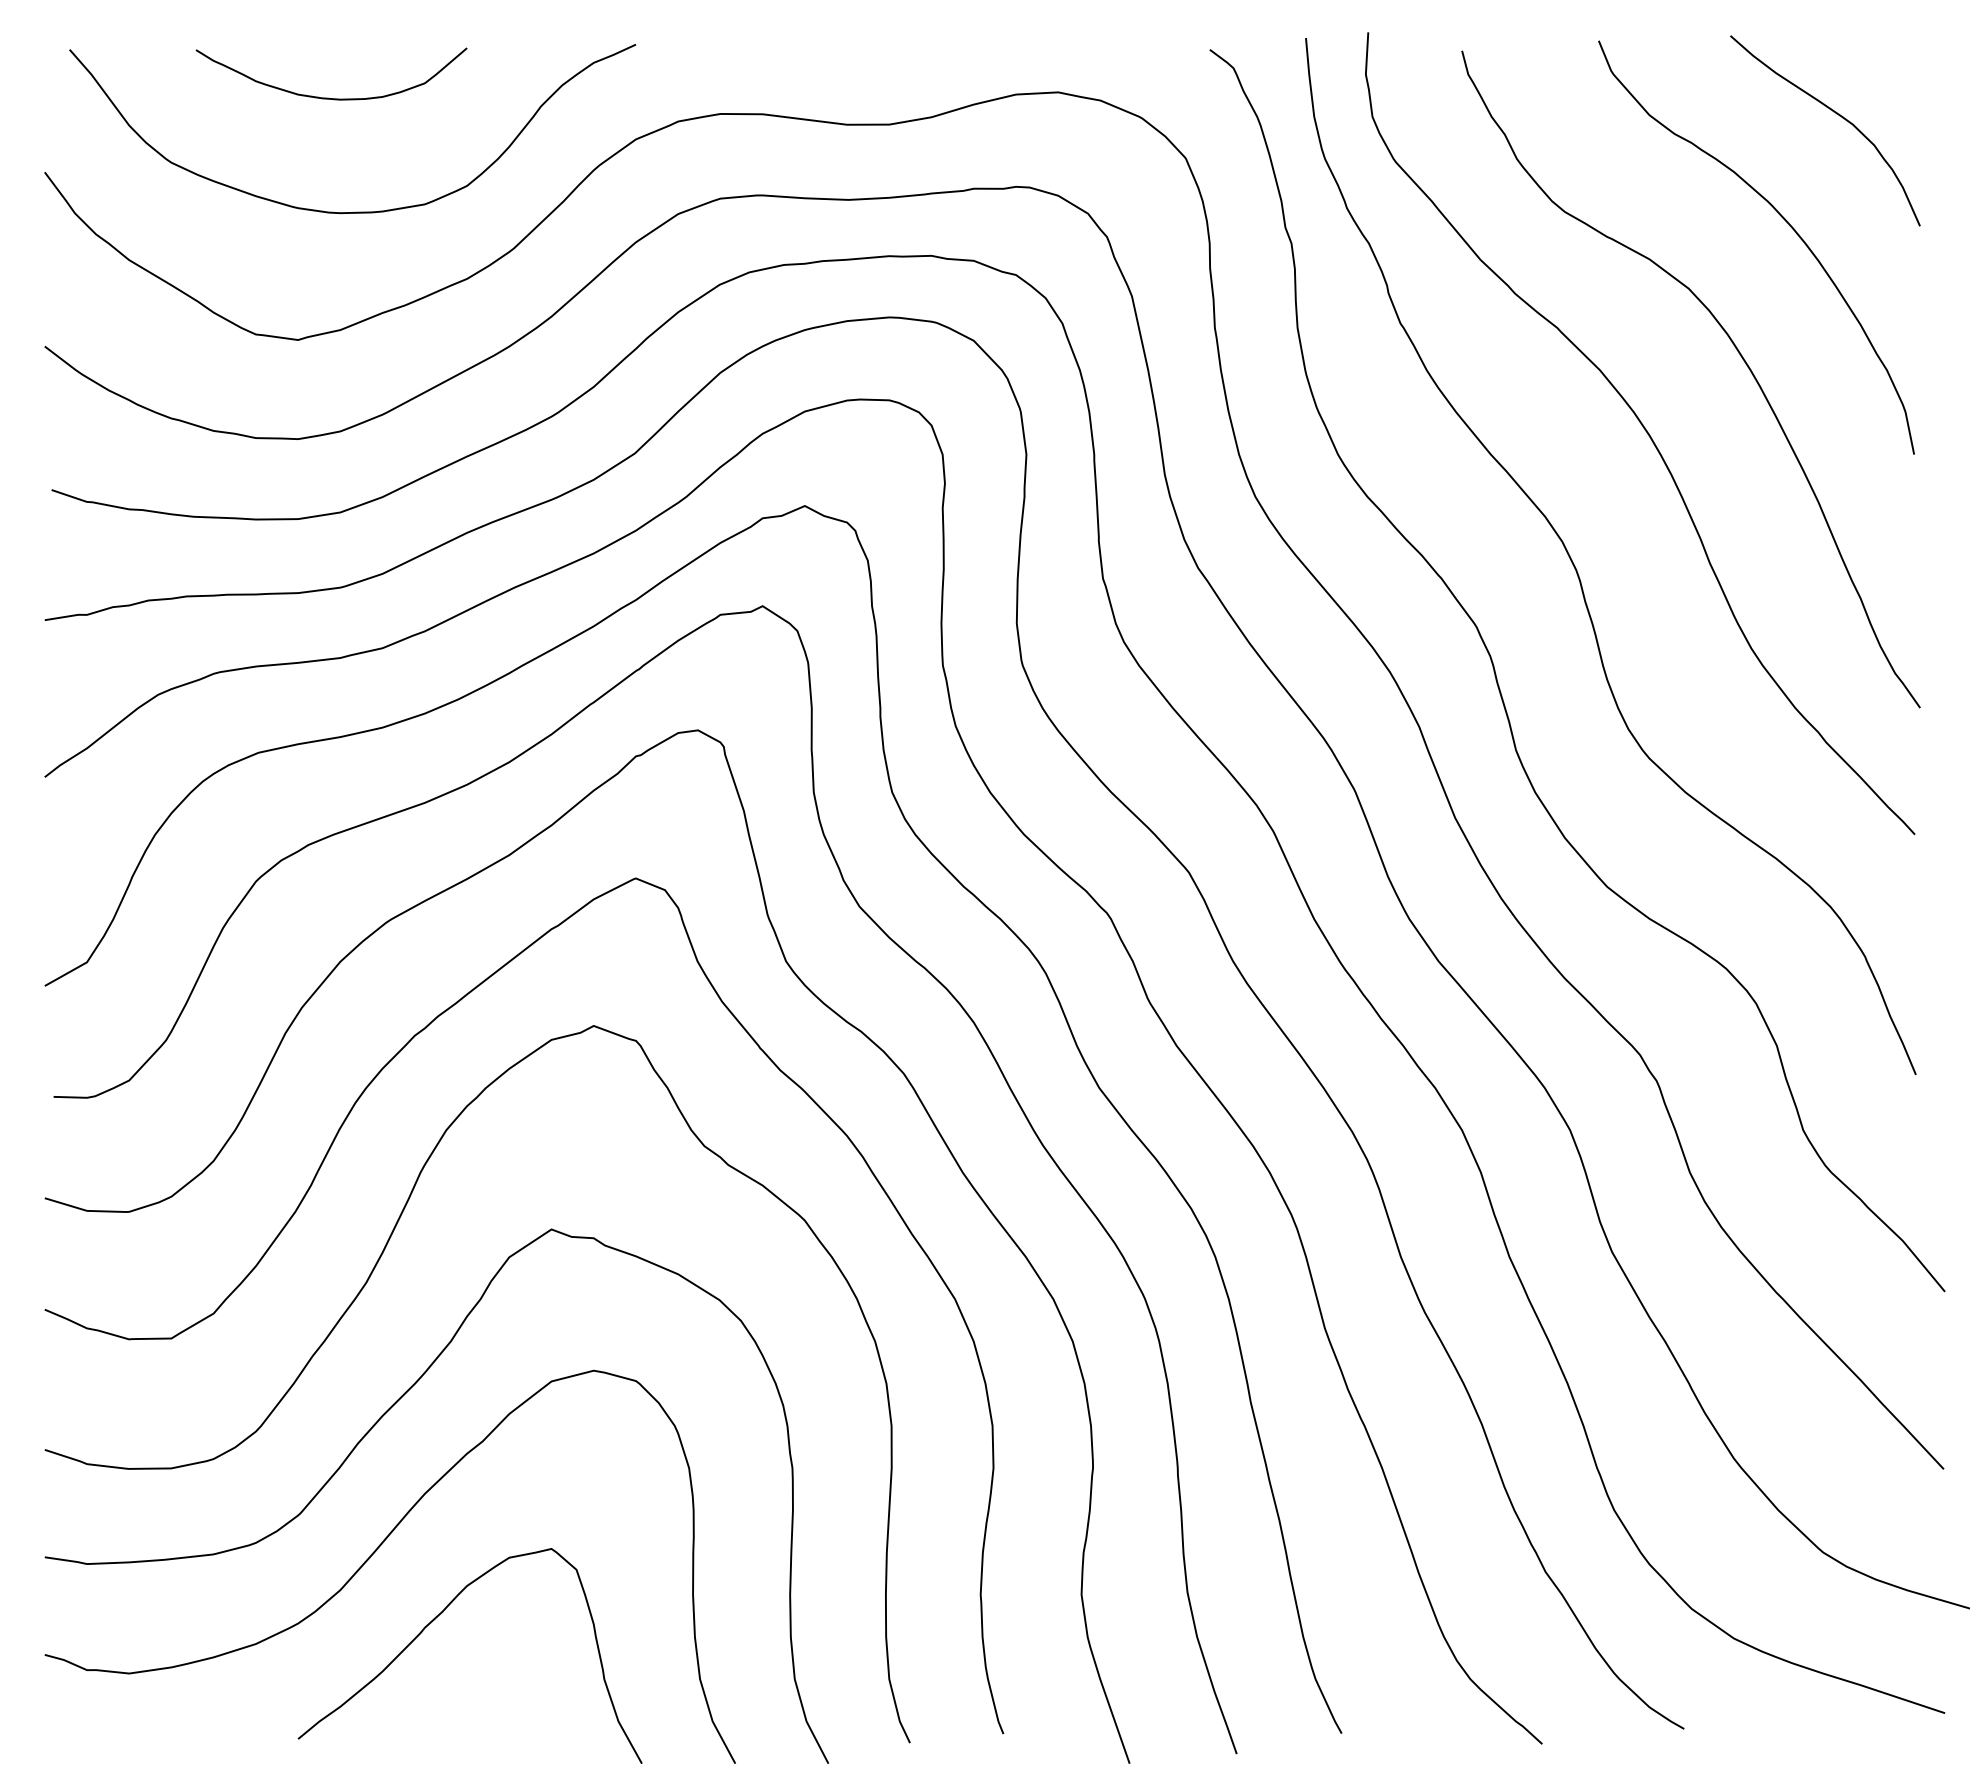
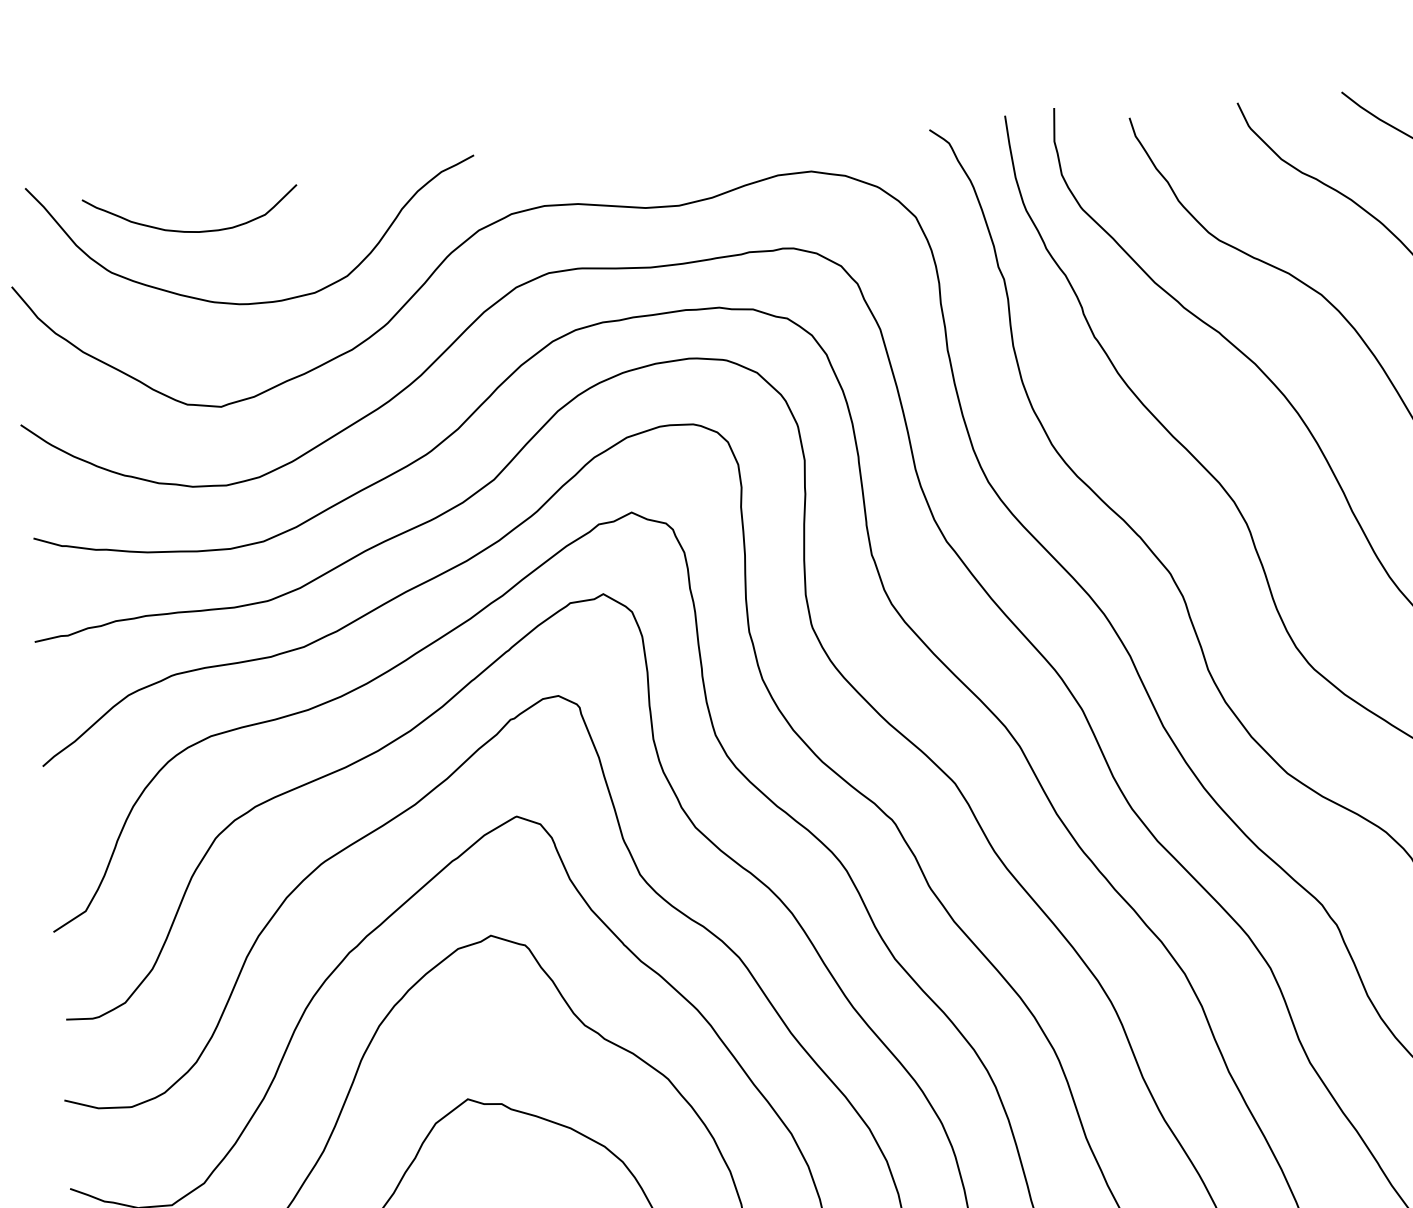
curve: (328, 97) -> (189, 230), moved

